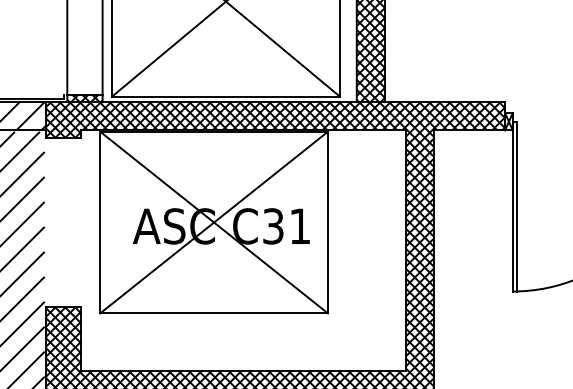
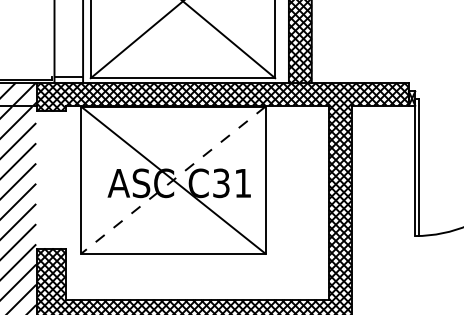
hatch: (84, 98) -> (68, 79), removed
line: (214, 222) -> (173, 180), solid -> dashed

